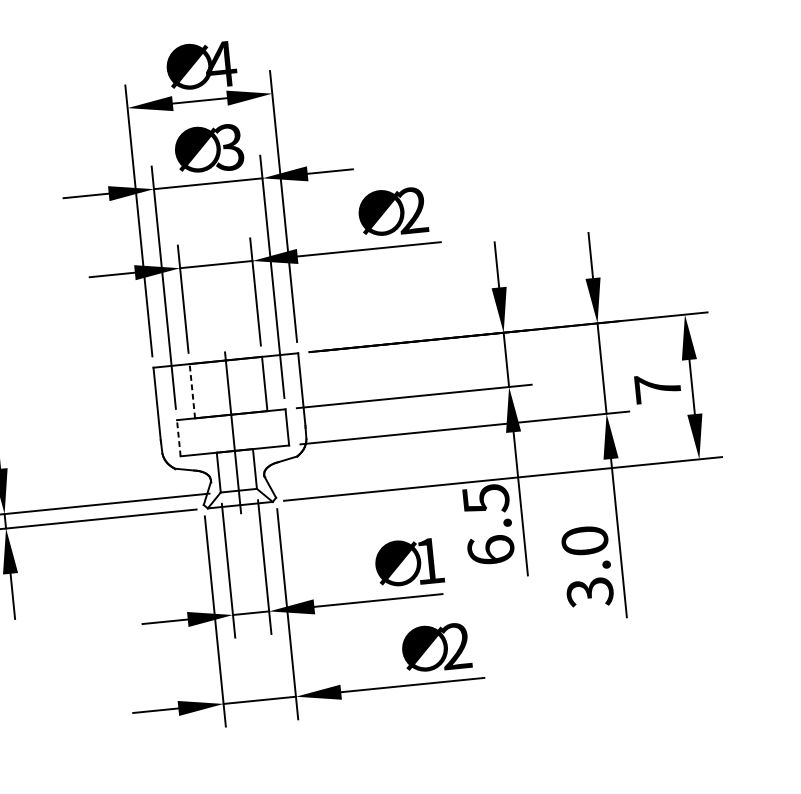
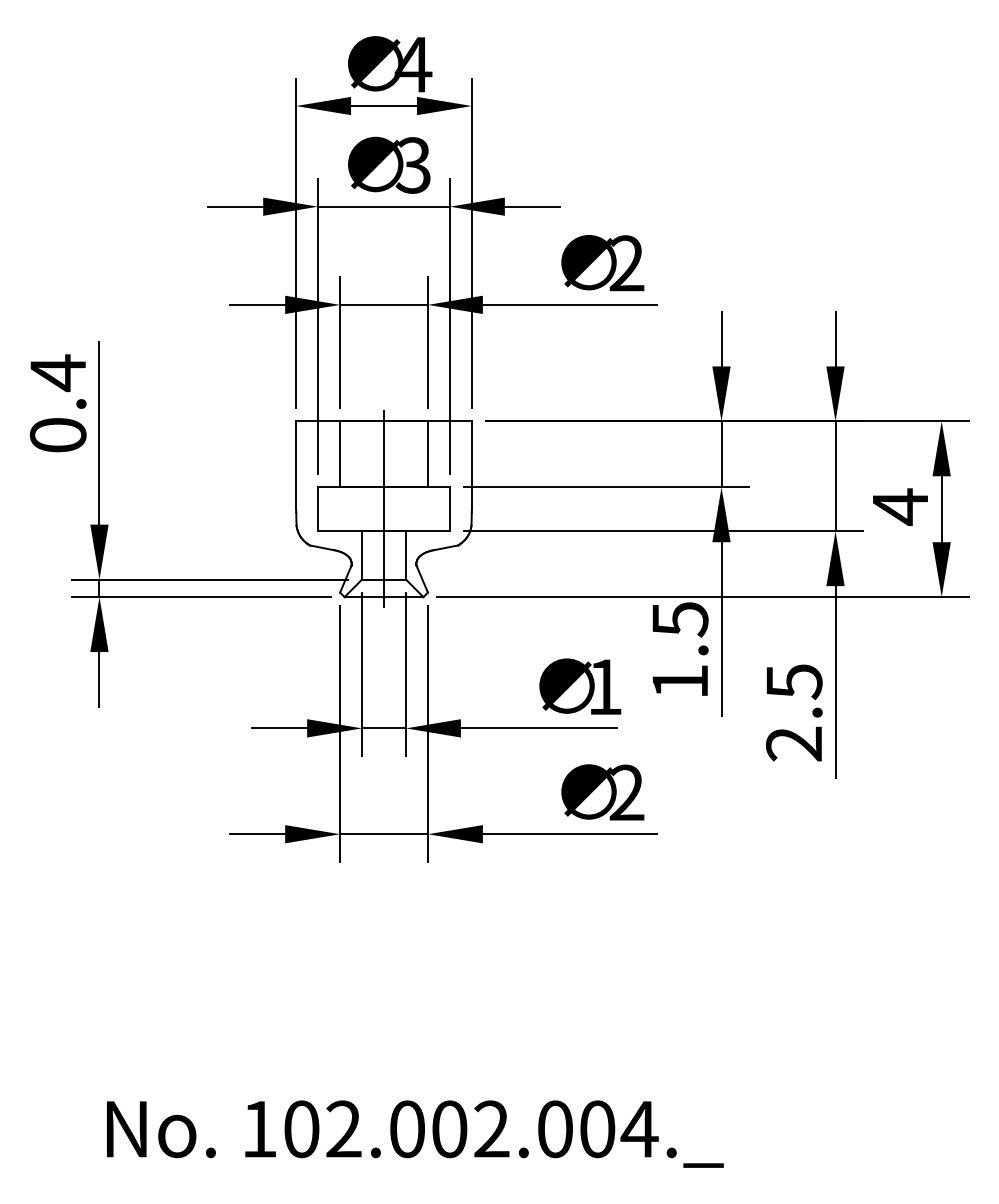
text: (658, 388) -> (900, 506), 7 -> 4
line: (192, 391) -> (340, 454), dashed -> solid
line: (179, 438) -> (318, 509), dashed -> solid
text: (490, 550) -> (679, 681), 6.5 -> 1.5
text: (587, 567) -> (794, 713), 3.0 -> 2.5

